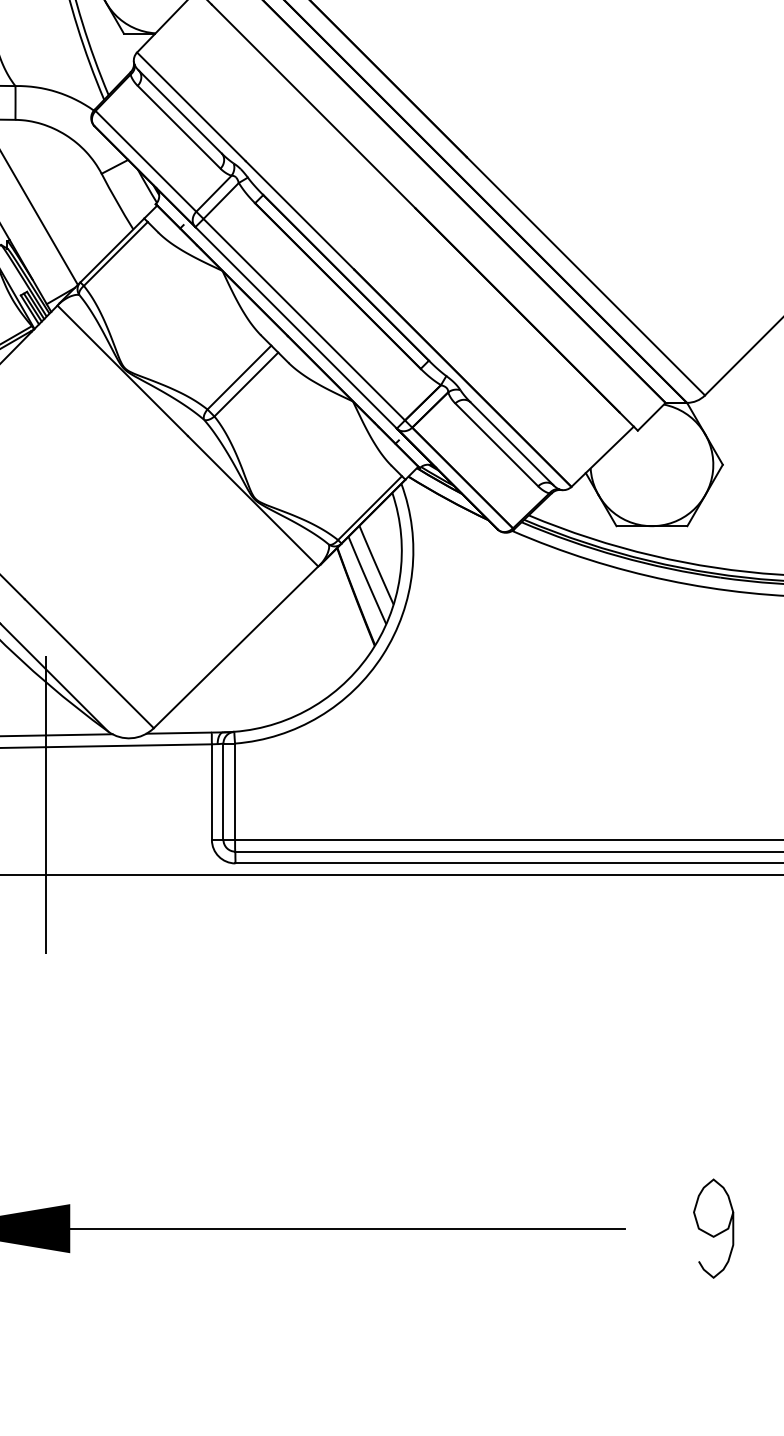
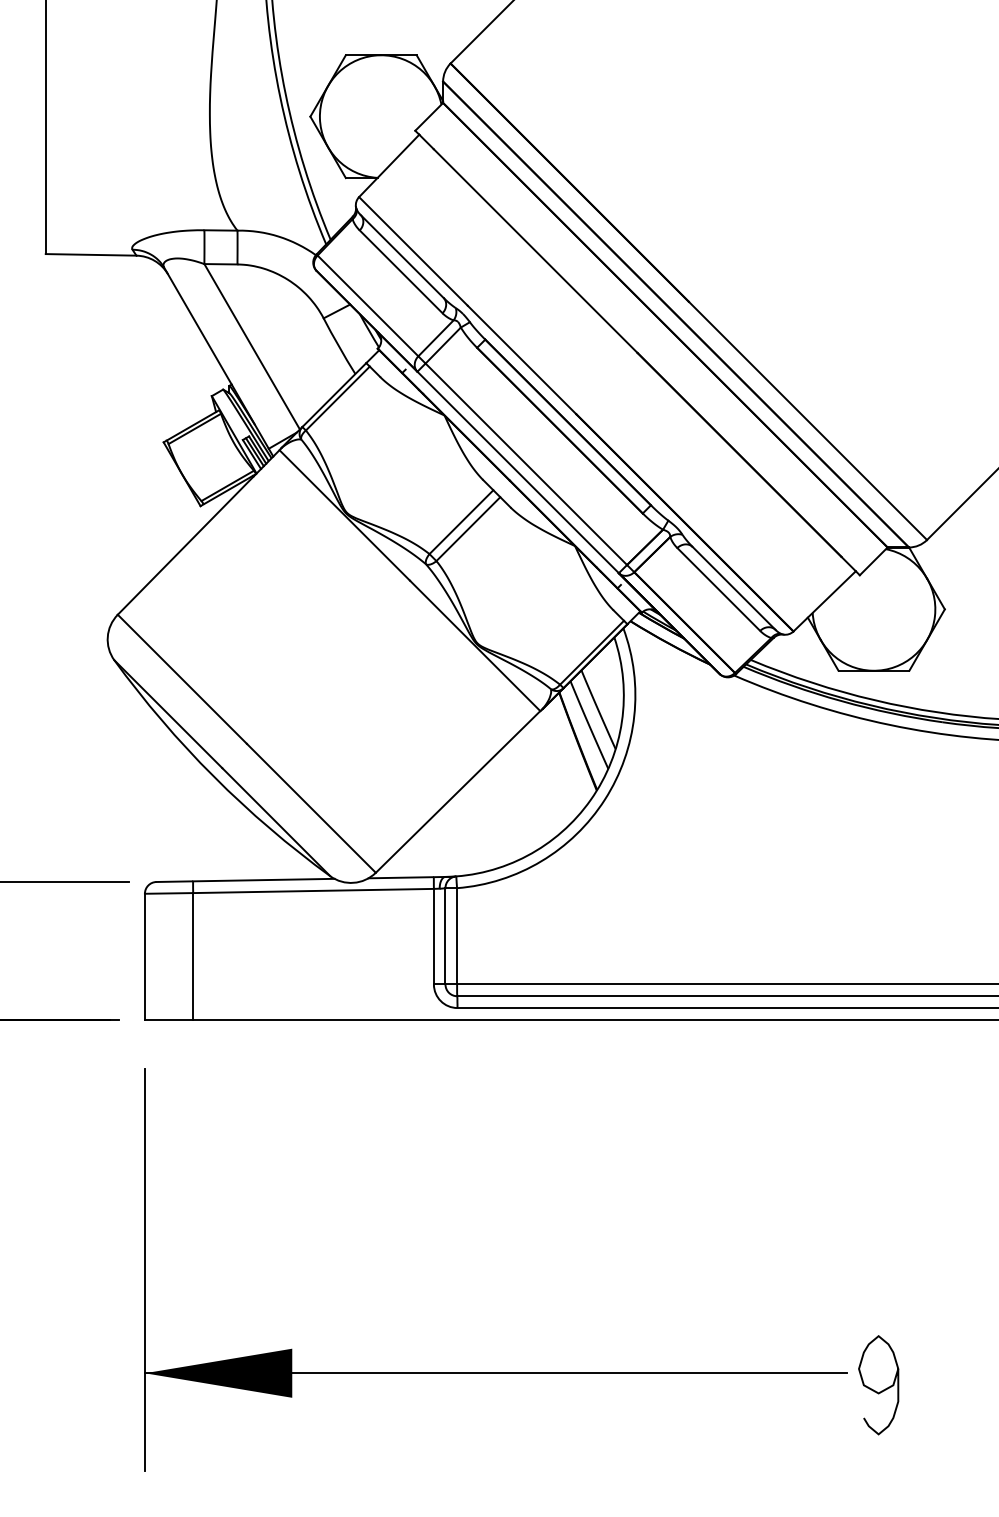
line: (45, 804) -> (267, 949), removed
curve: (710, 1233) -> (875, 1390), moved

